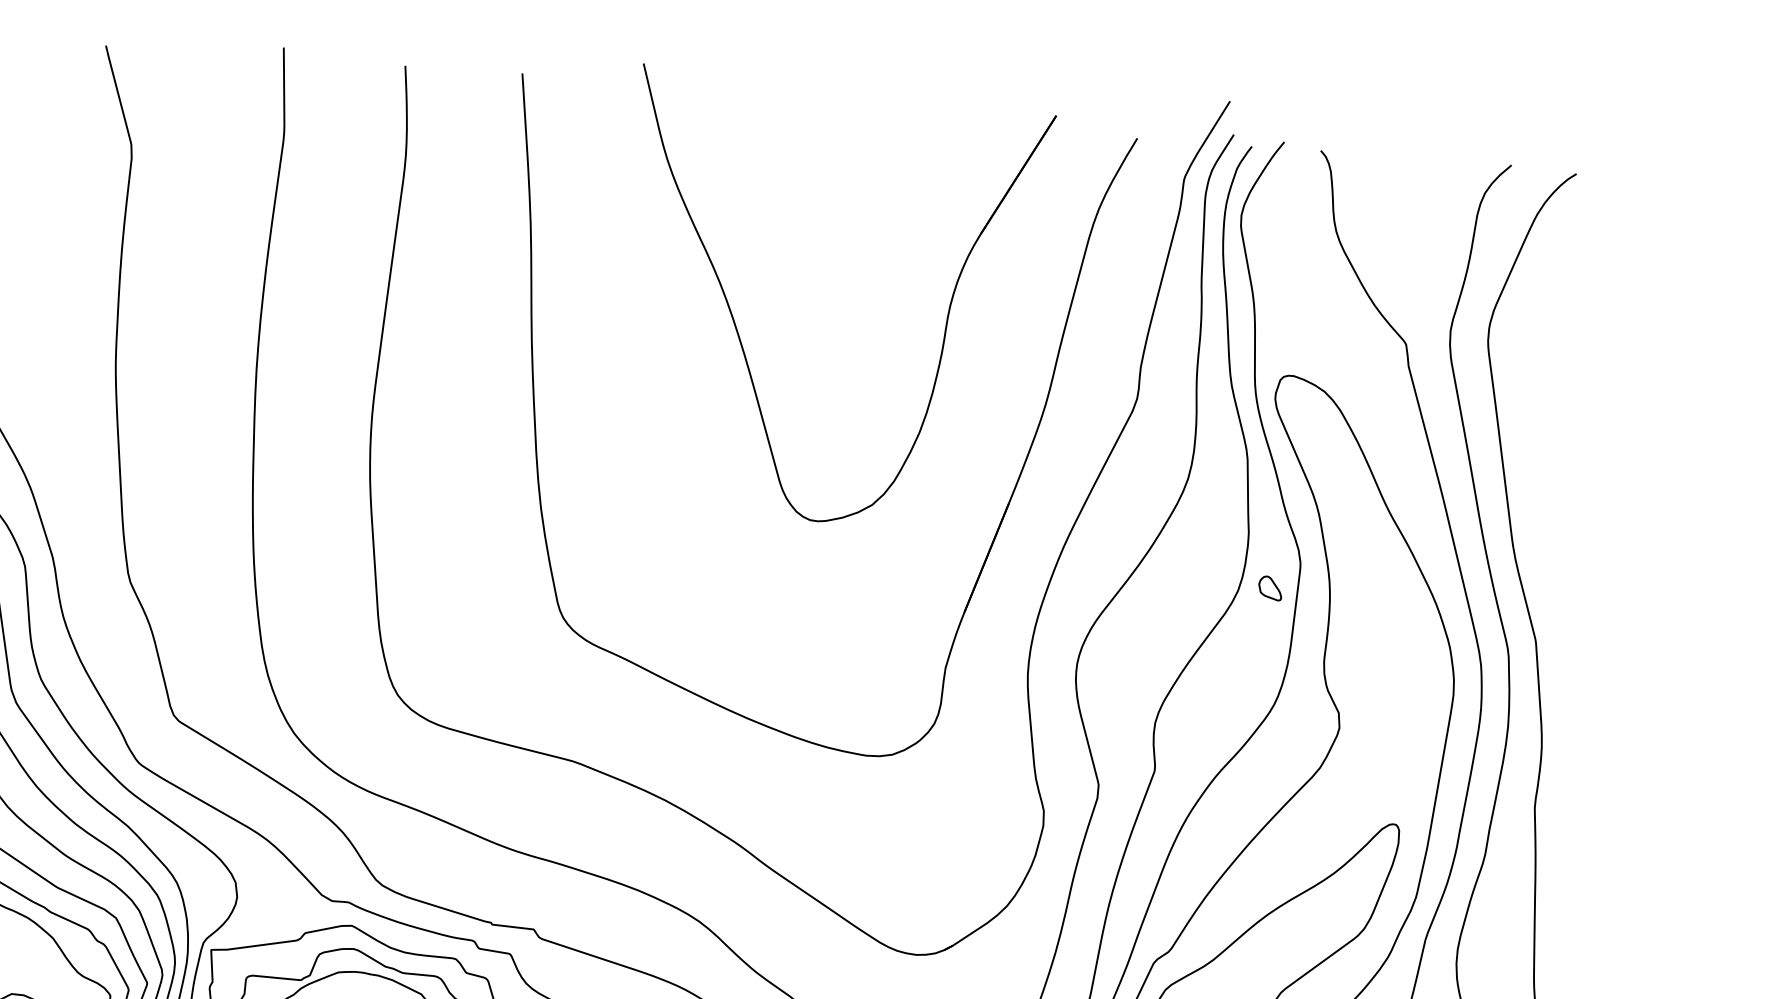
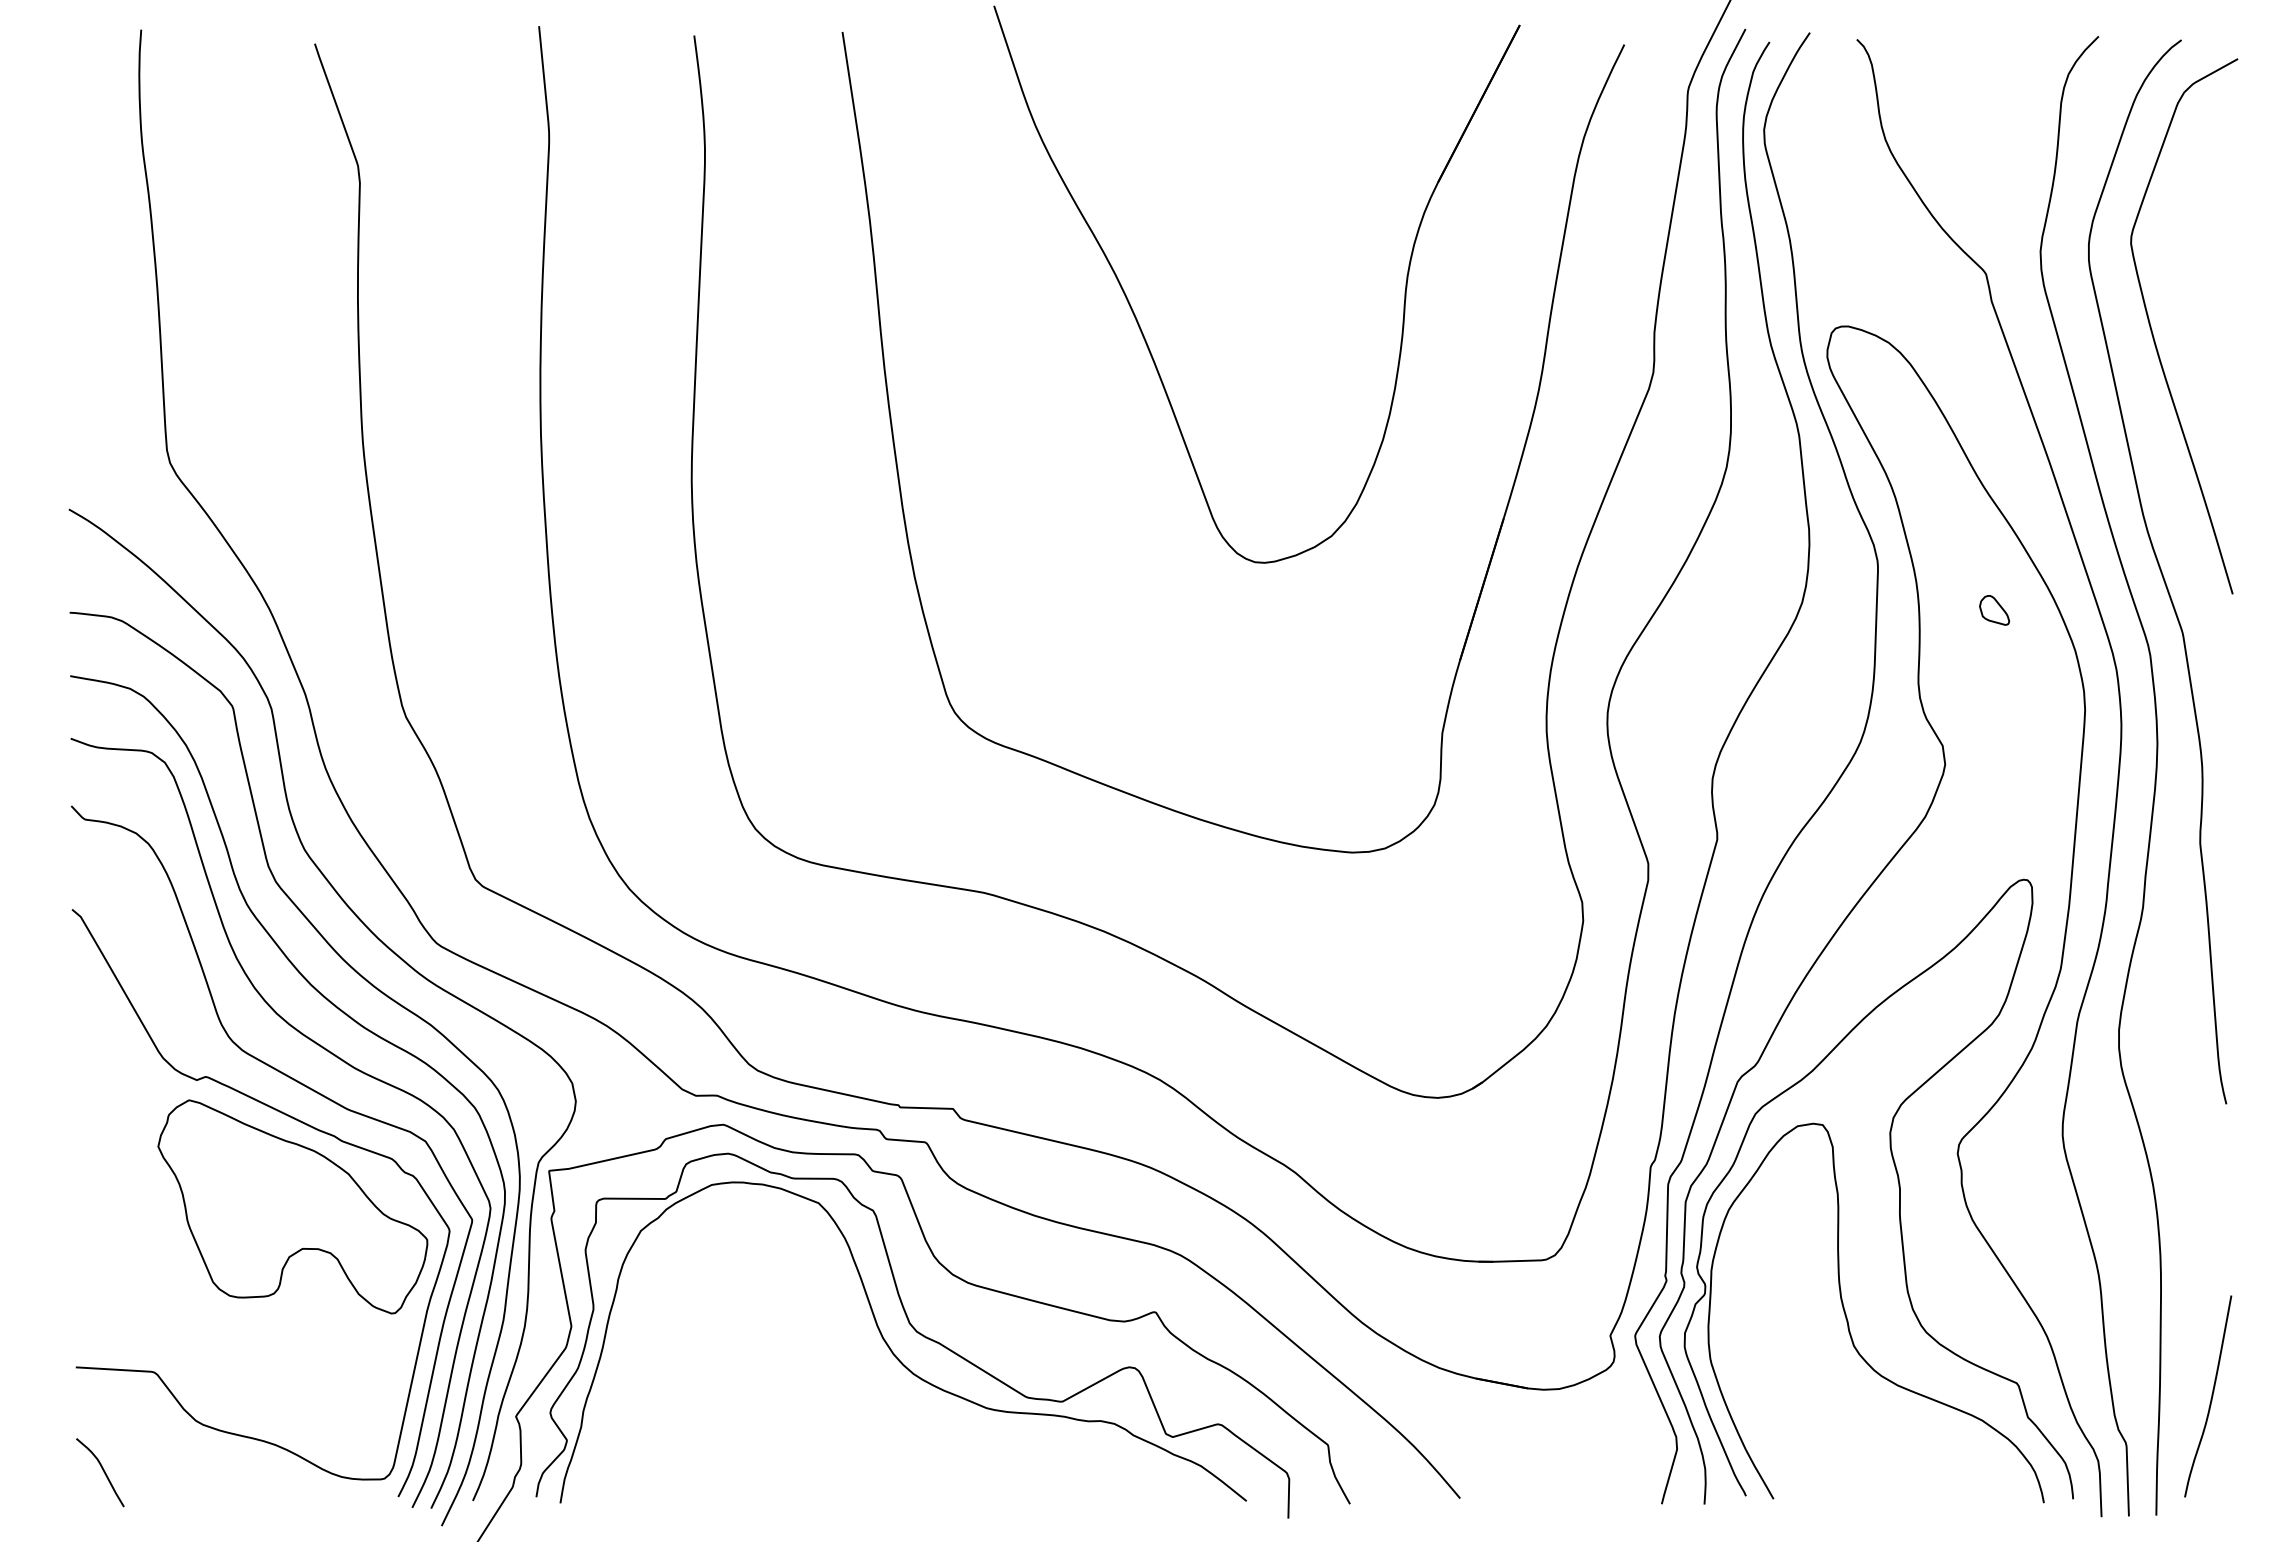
curve: (1533, 403) -> (2153, 333), added
part: (1270, 588) -> (1994, 610), moved

